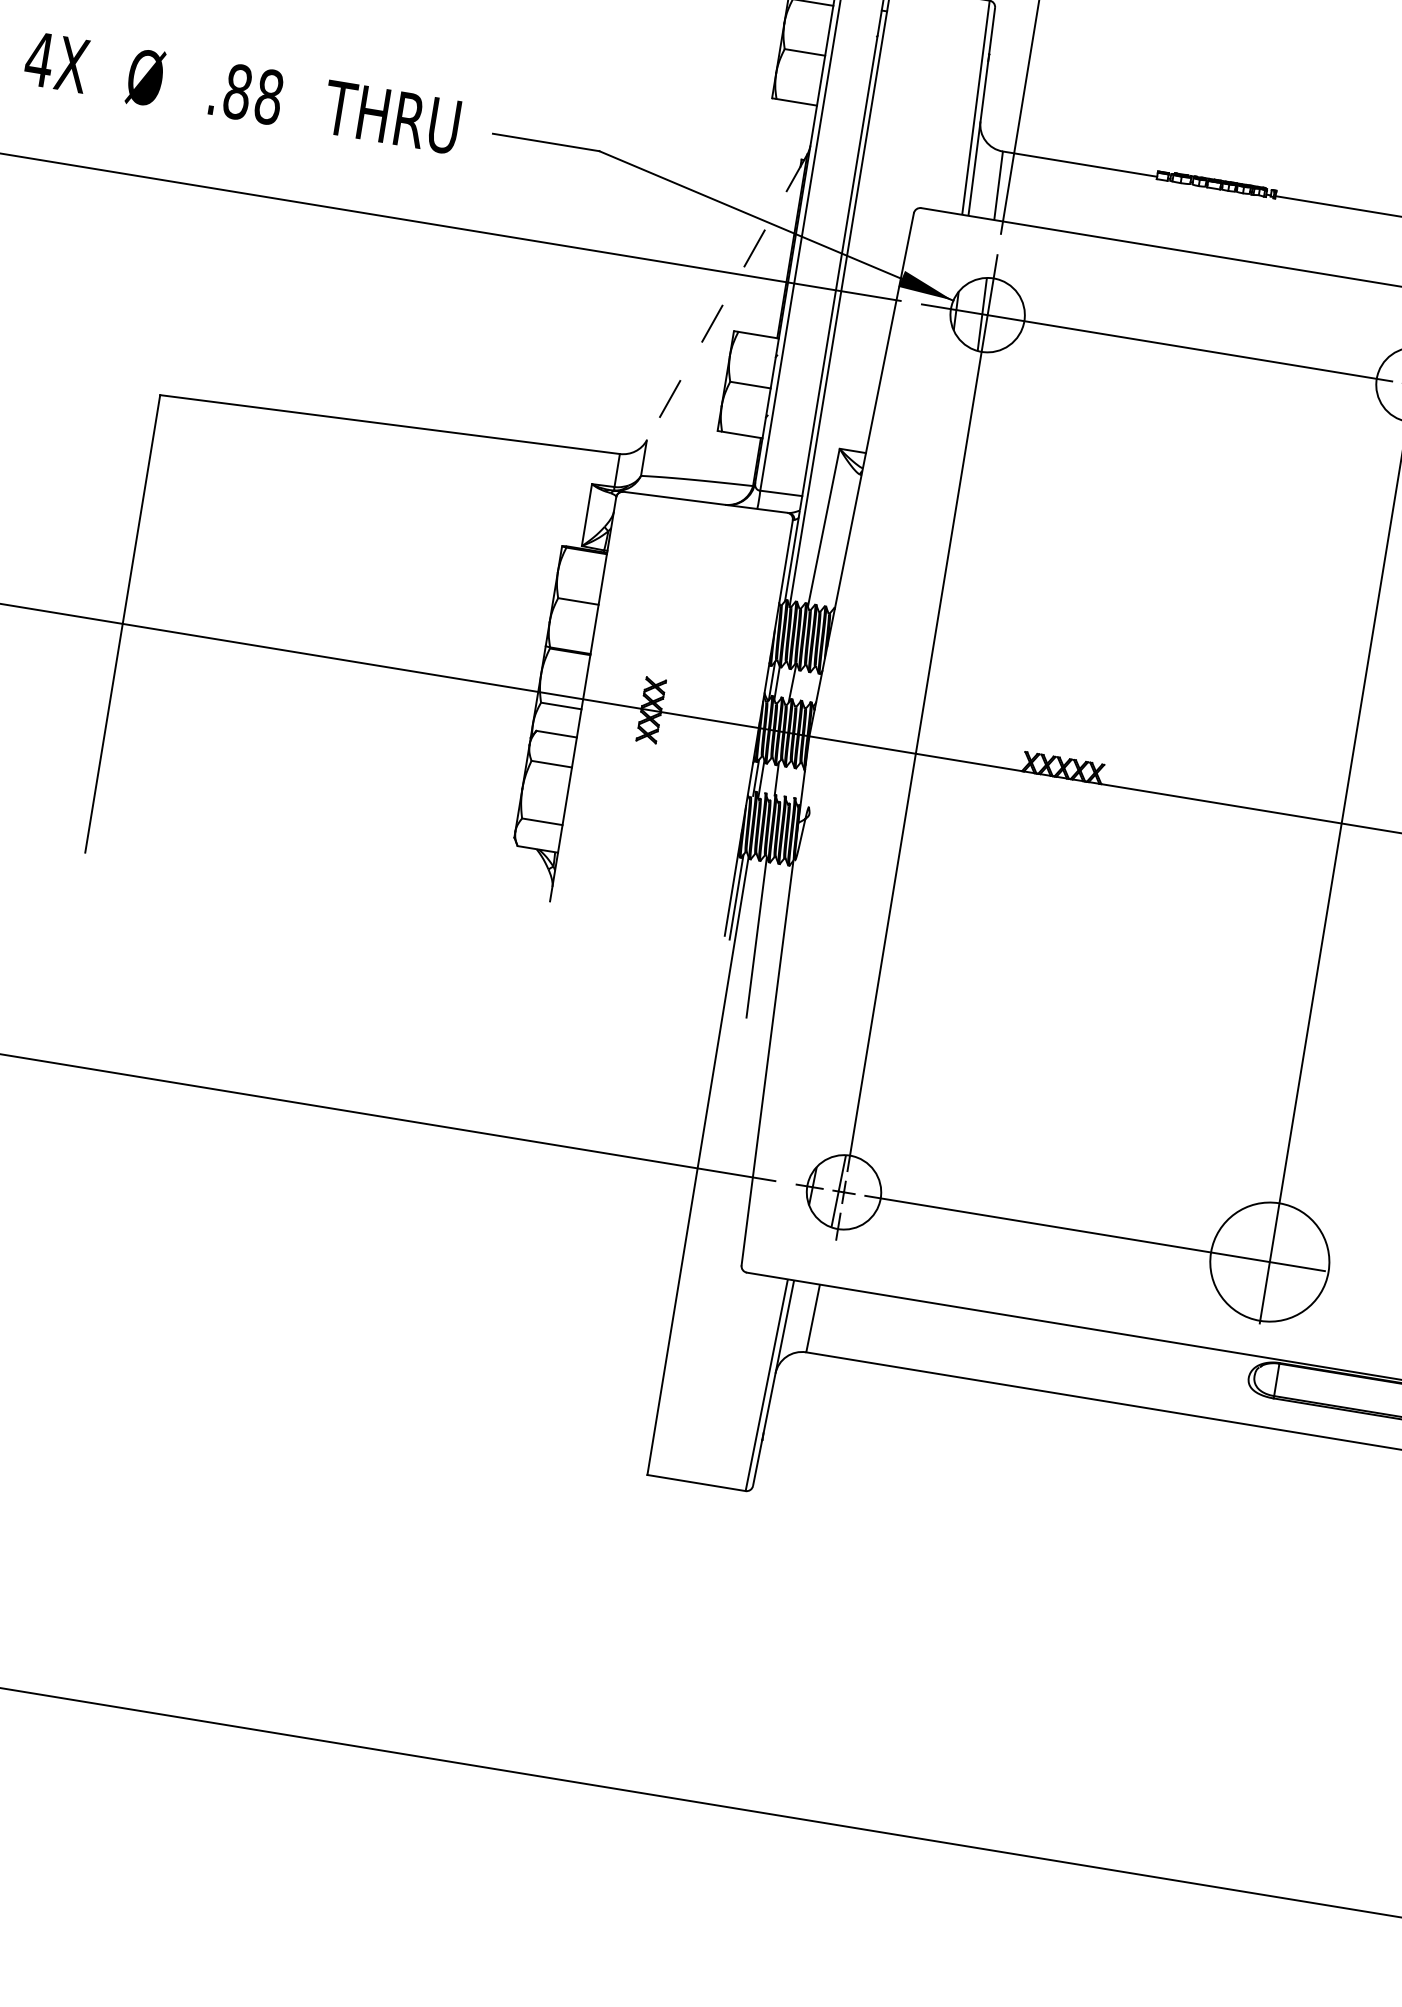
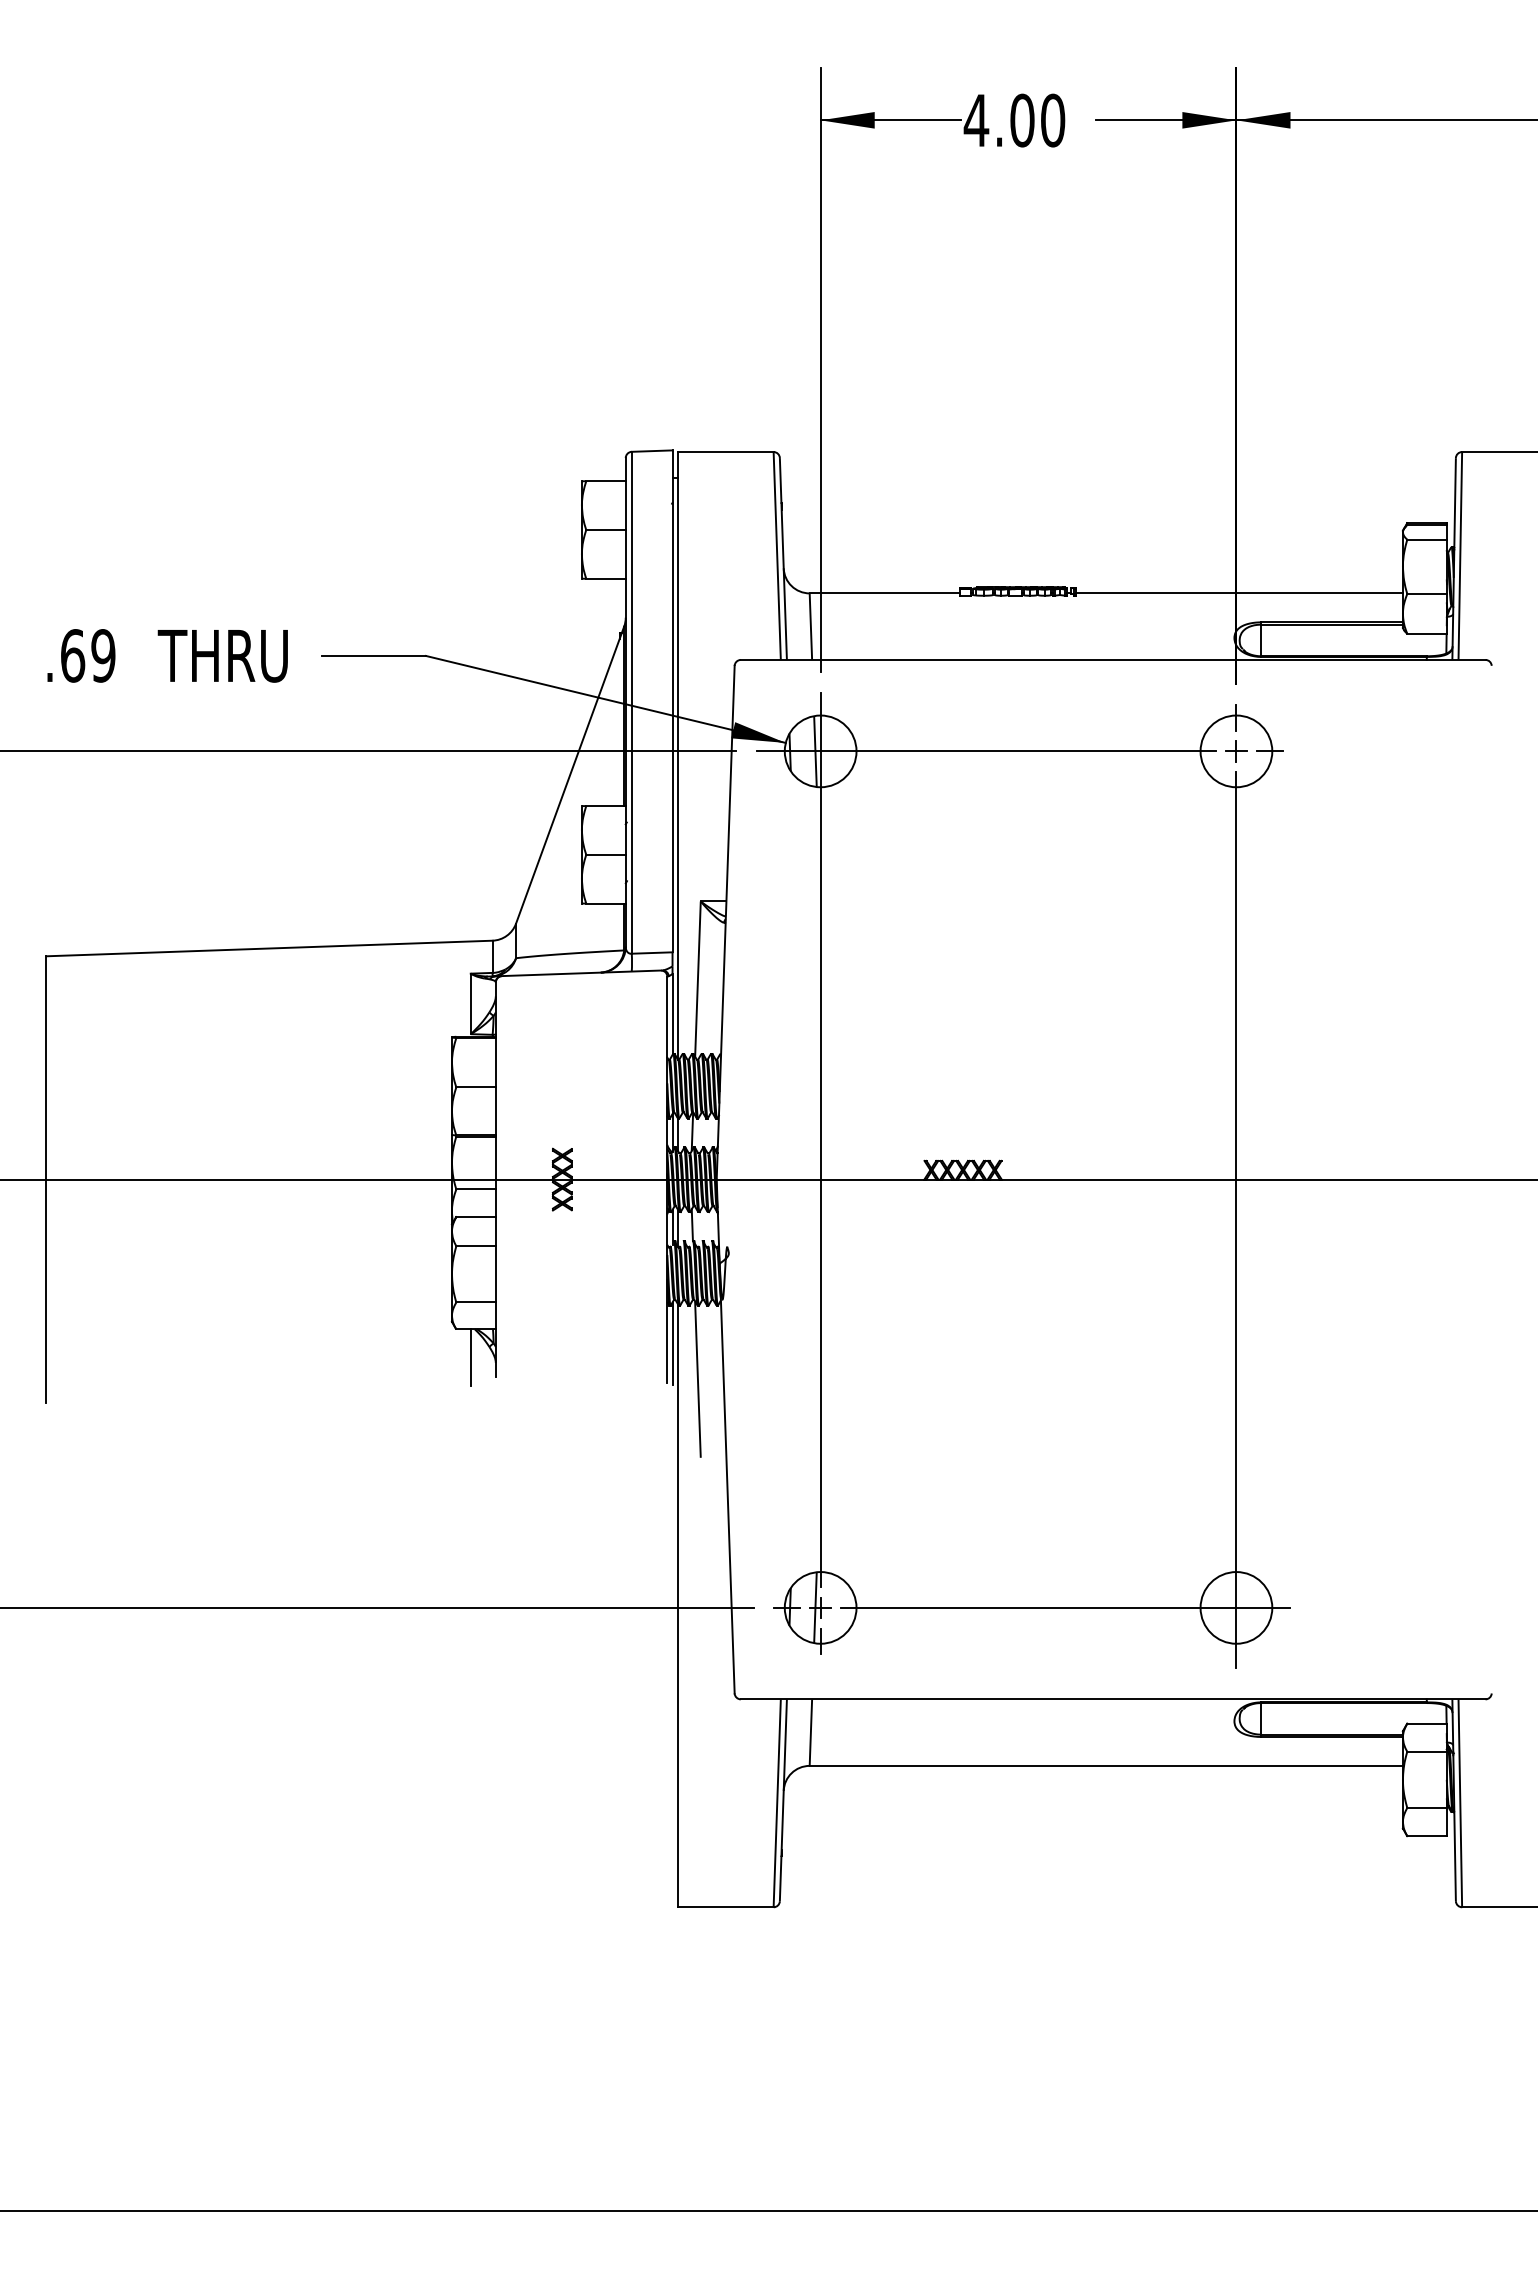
text: (253, 94) -> (88, 655), .88 -> .69
line: (726, 297) -> (569, 775), dashed -> solid
line: (527, 877) -> (470, 1357), added
circle: (1269, 1261) -> (1236, 1607), size x0.62

